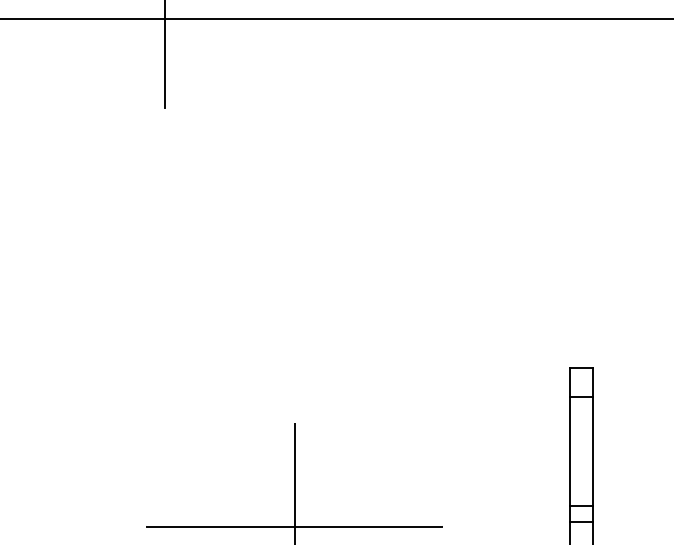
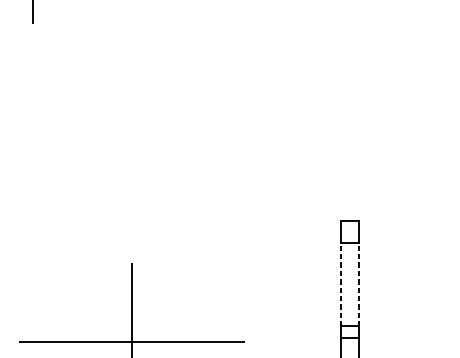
line: (569, 451) -> (340, 284), solid -> dashed
line: (593, 451) -> (358, 284), solid -> dashed

